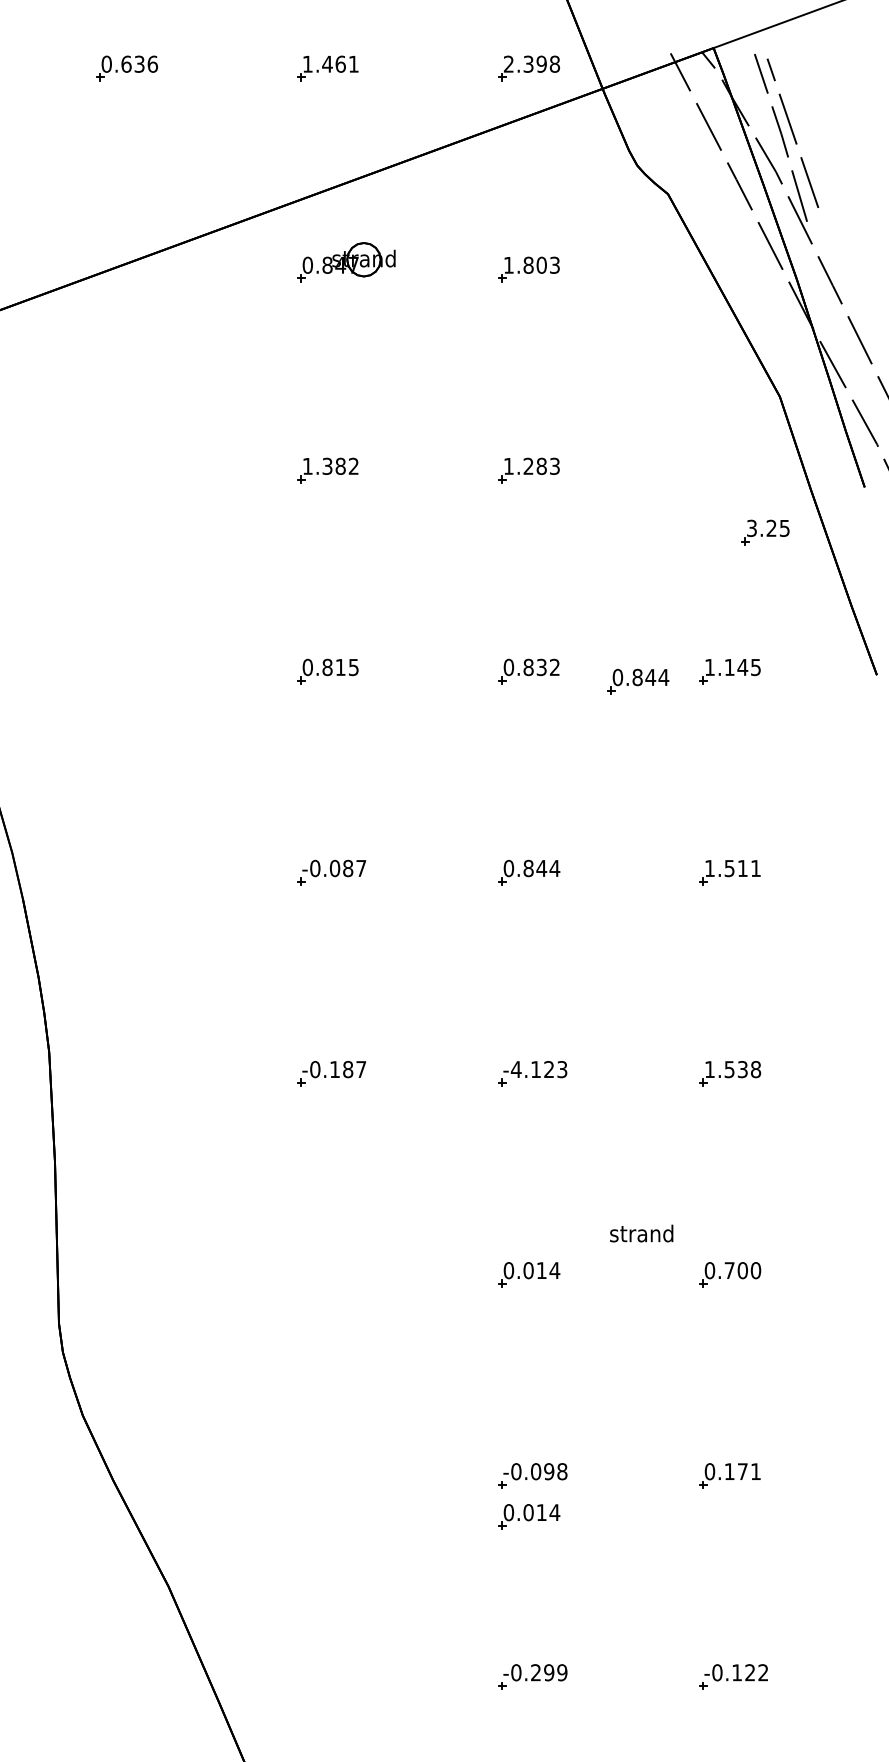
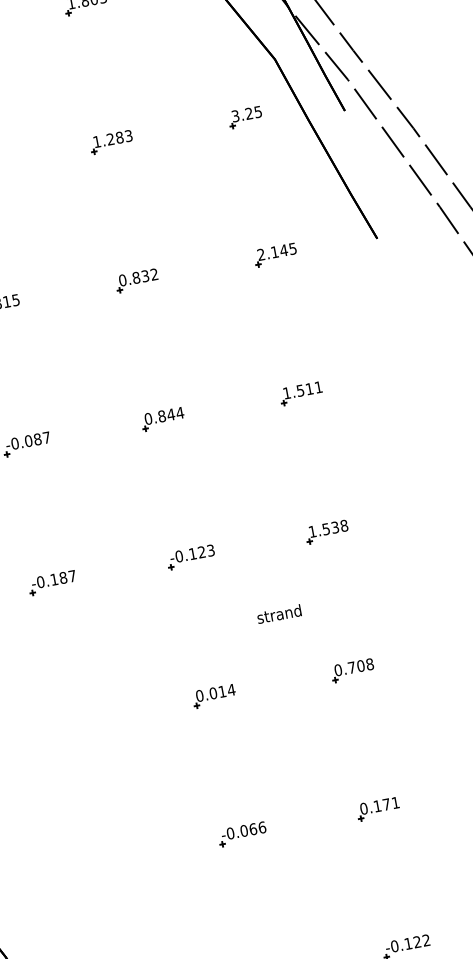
part: (765, 532) -> (245, 117), moved
text: (709, 666) -> (260, 254), 1.145 -> 2.145
part: (638, 681) -> (213, 273), removed
text: (515, 1069) -> (178, 556), -4.123 -> -0.123
text: (641, 1233) -> (279, 614), moved
text: (755, 1270) -> (369, 664), 0.700 -> 0.708
text: (555, 1471) -> (257, 828), -0.098 -> -0.066
part: (529, 1516) -> (245, 862), removed

